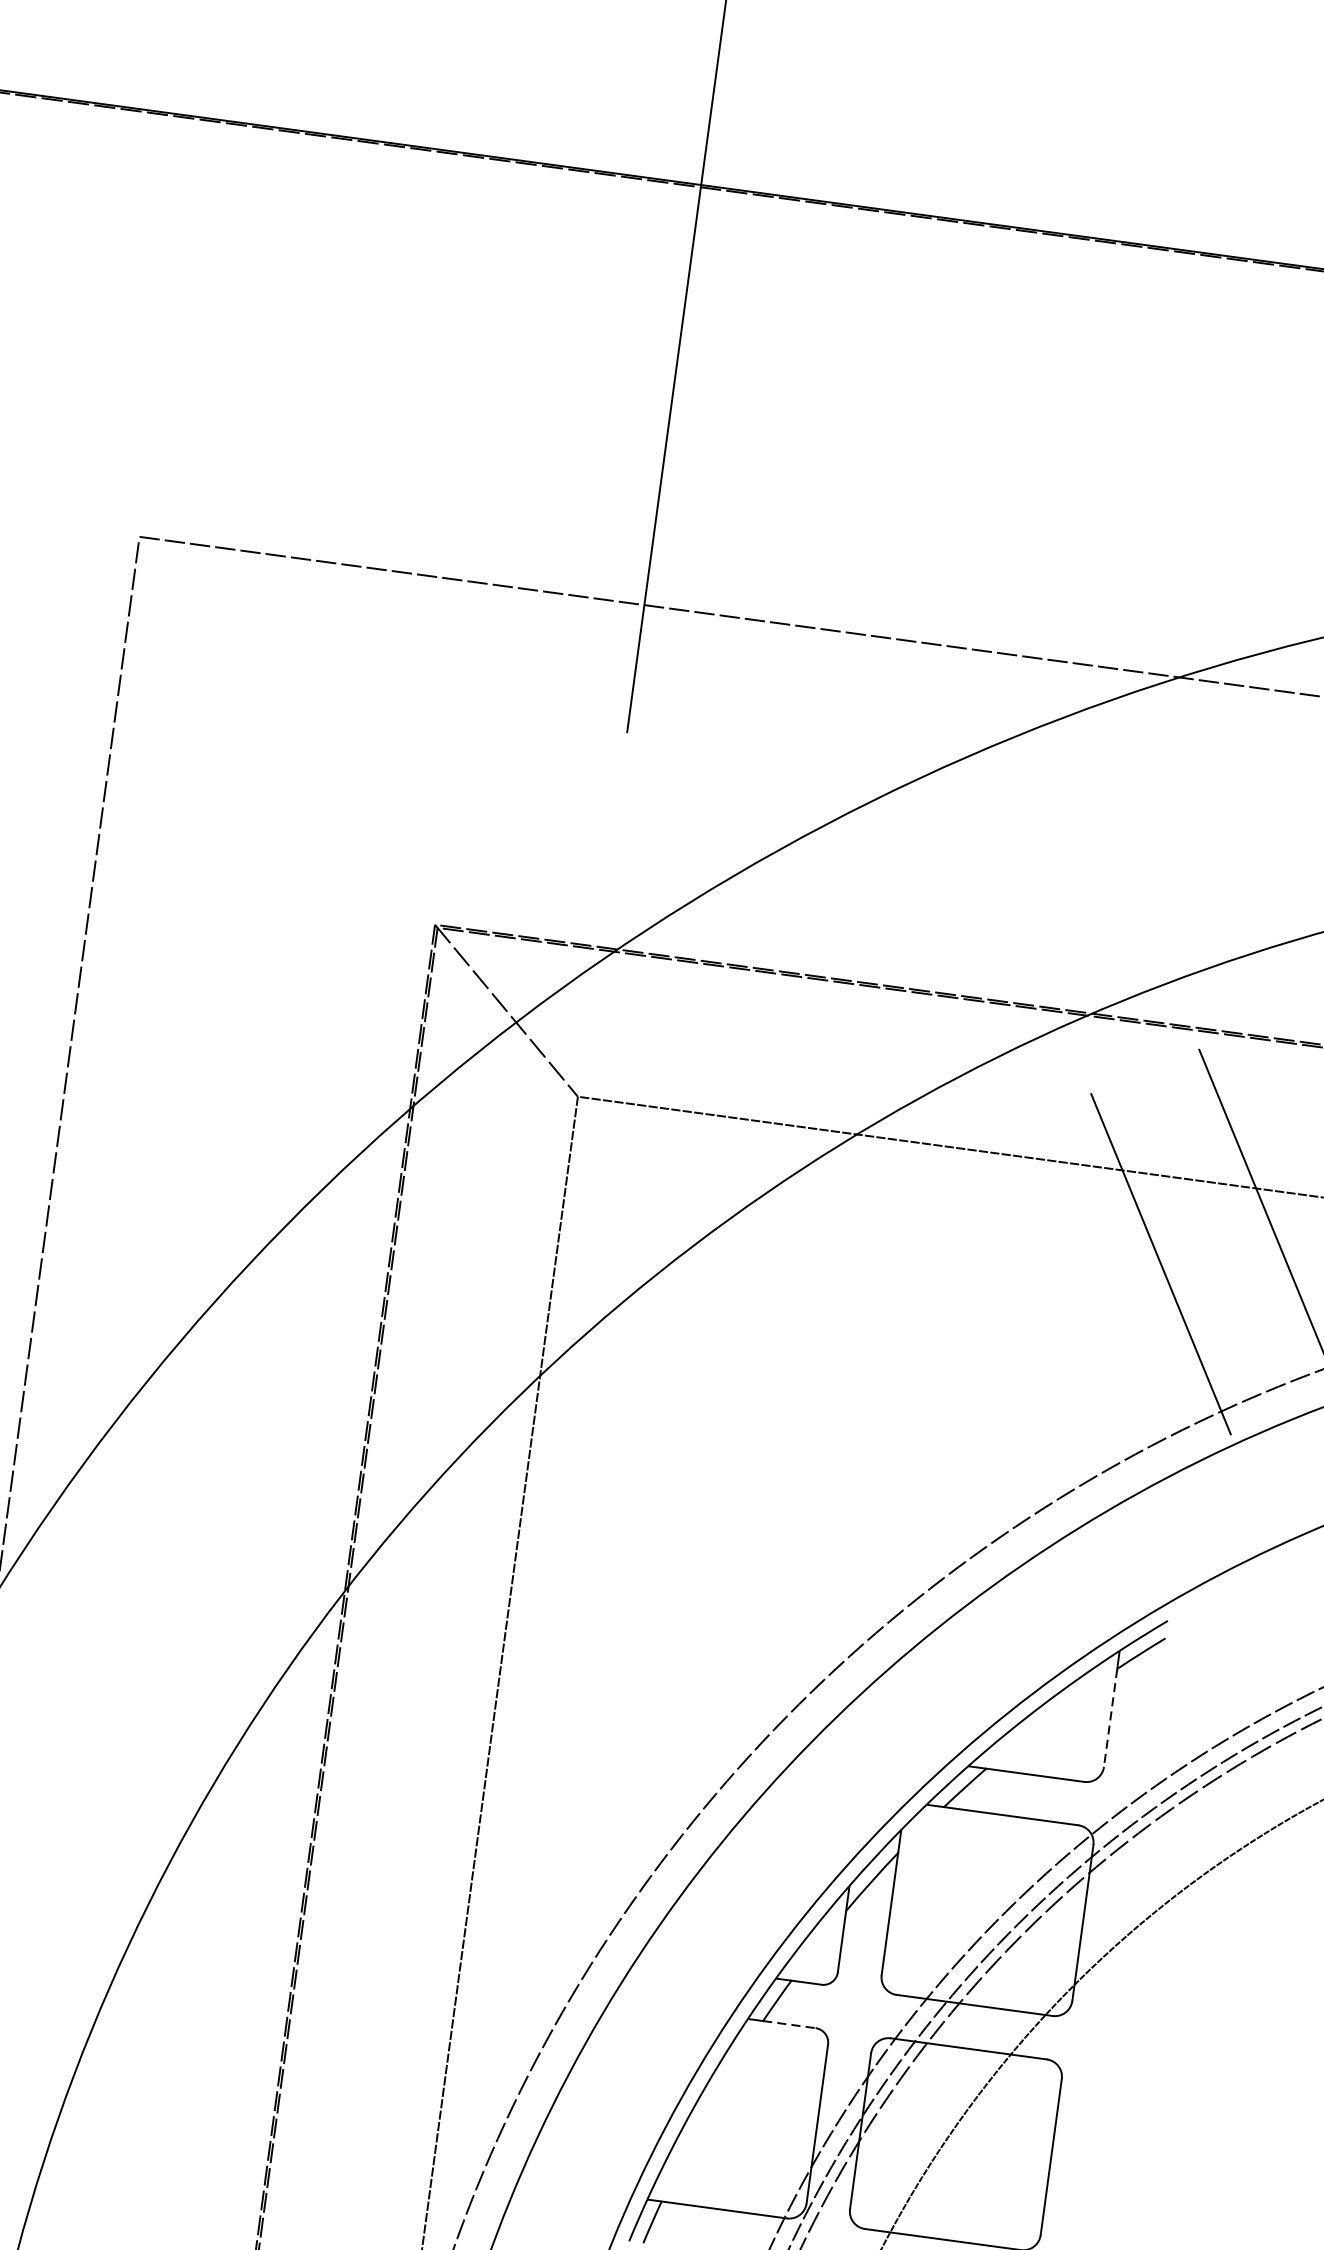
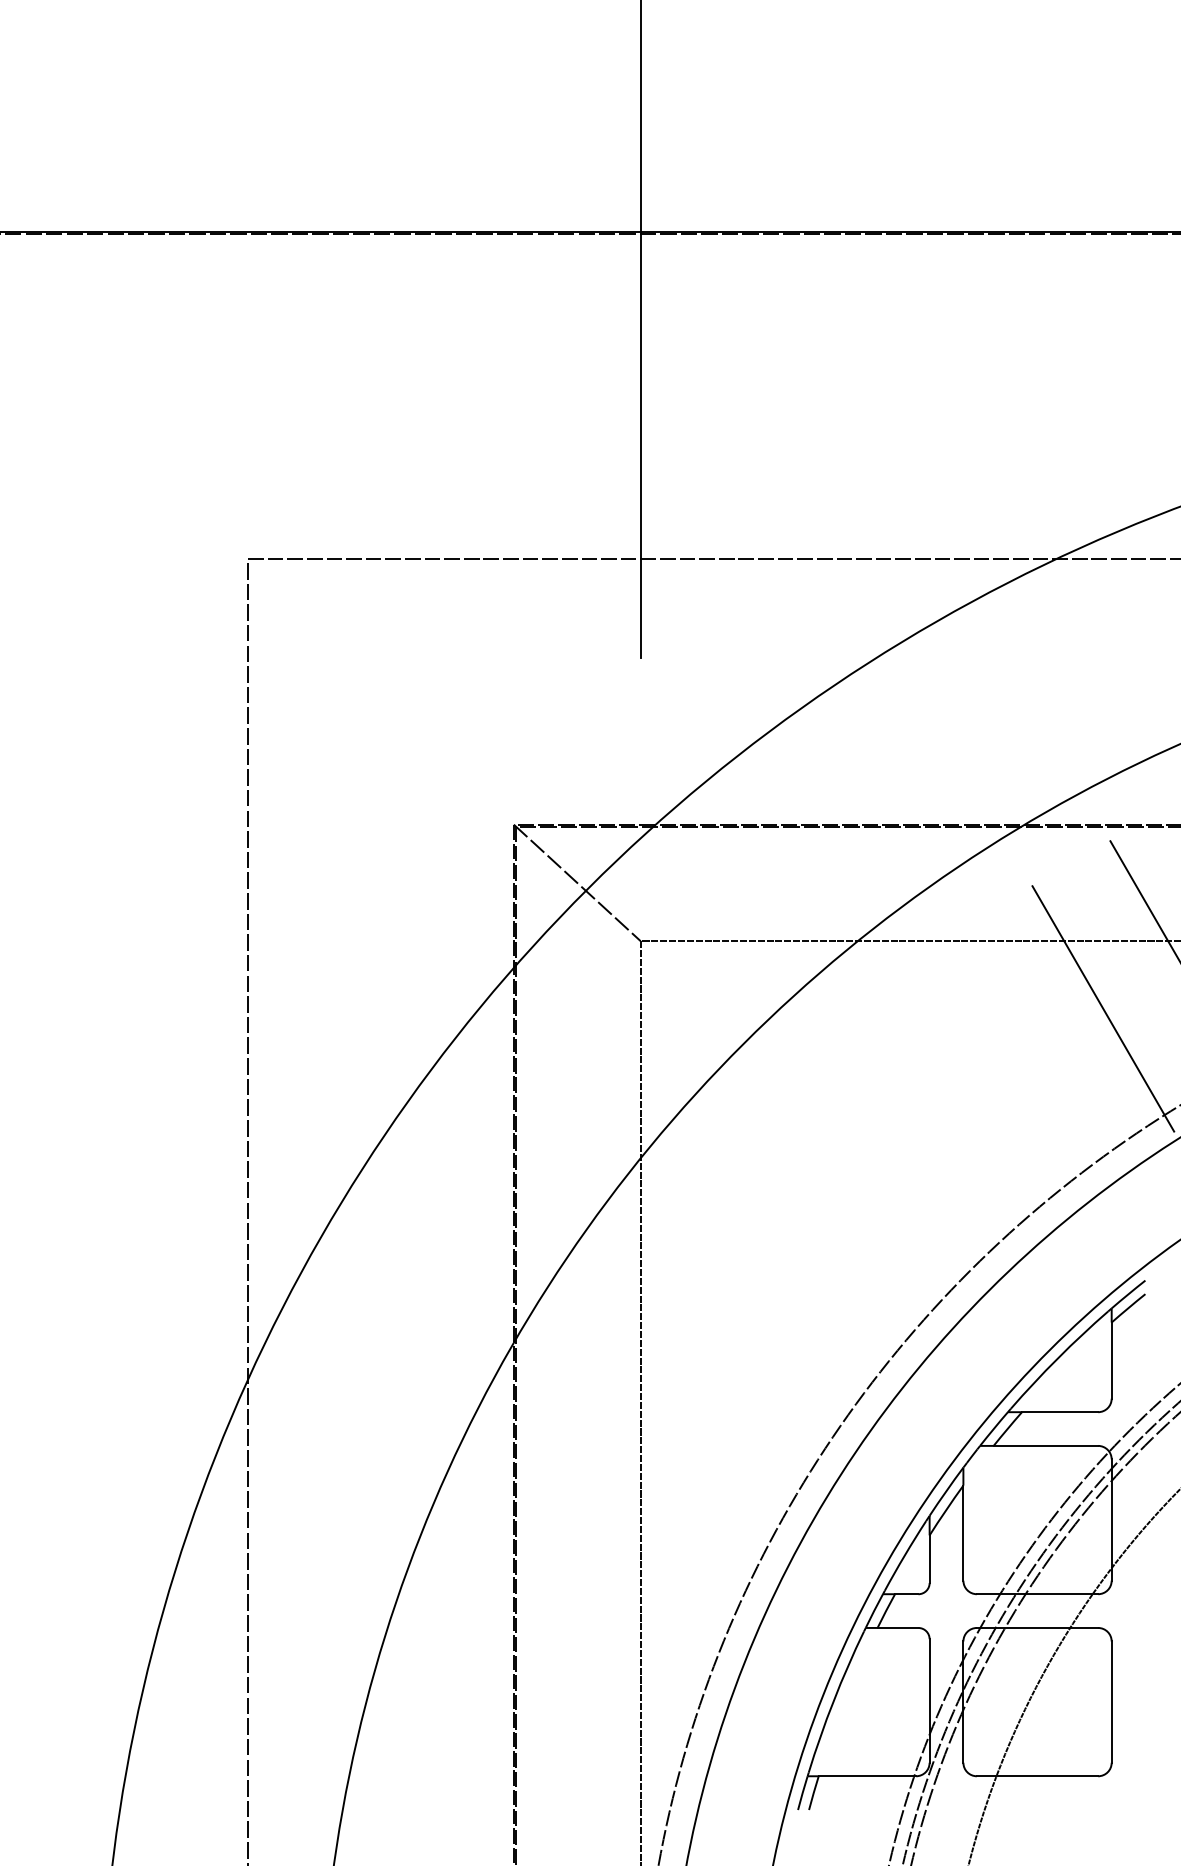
line: (1110, 1719) -> (1111, 1361), dashed -> solid
line: (790, 2024) -> (898, 1627), dashed -> solid

